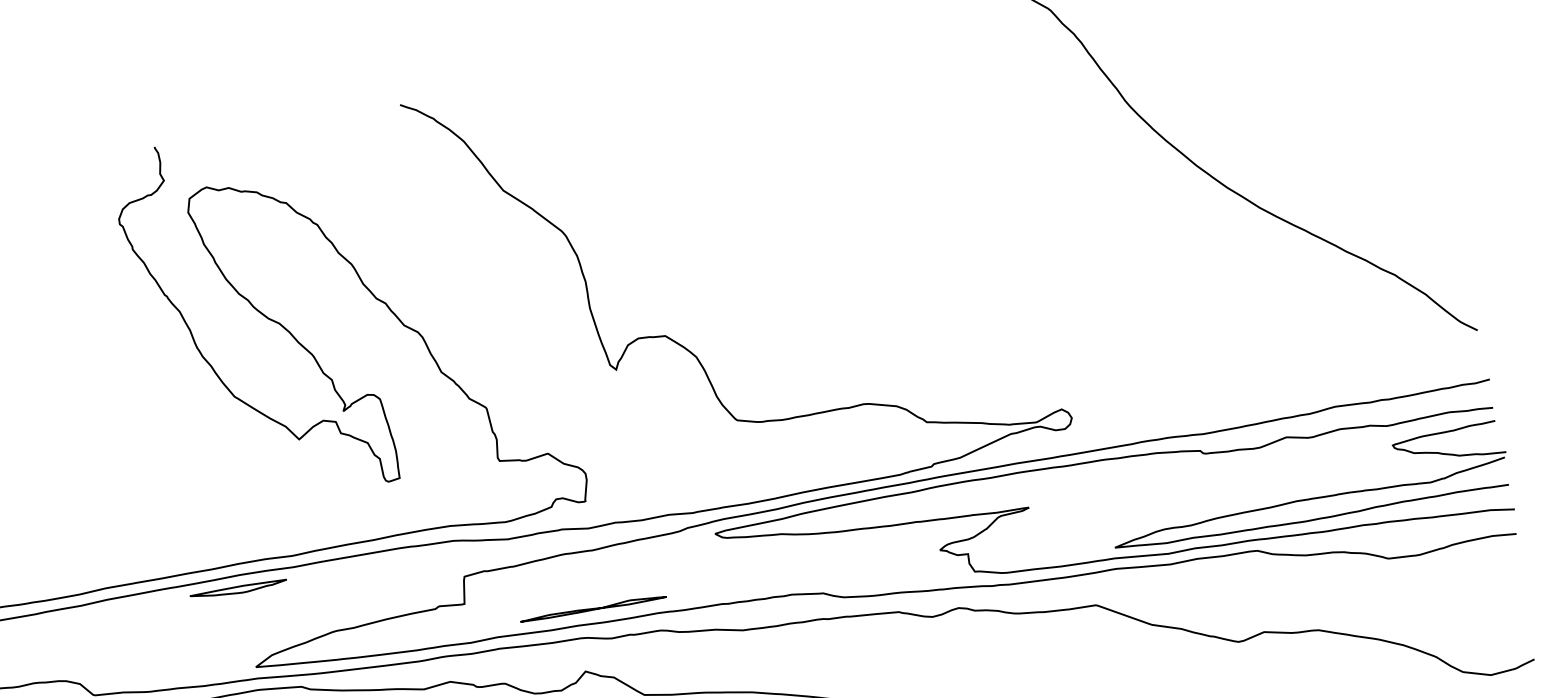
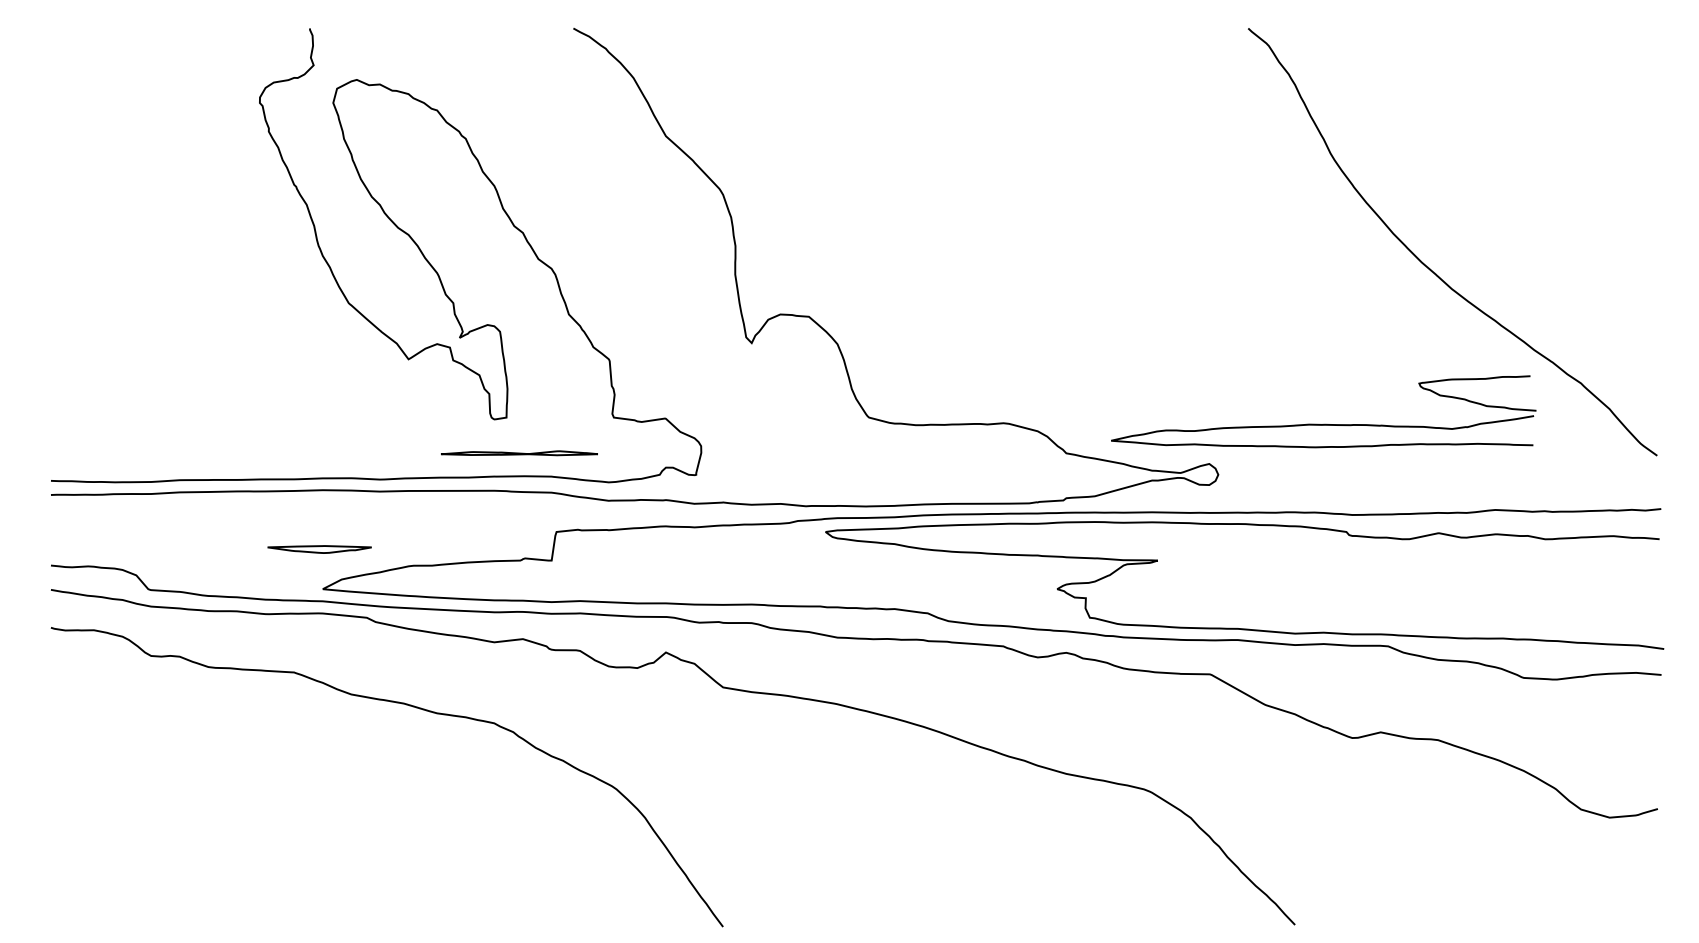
part: (1310, 497) -> (1324, 423), moved
part: (238, 589) -> (319, 549), moved
part: (593, 608) -> (519, 453), moved

